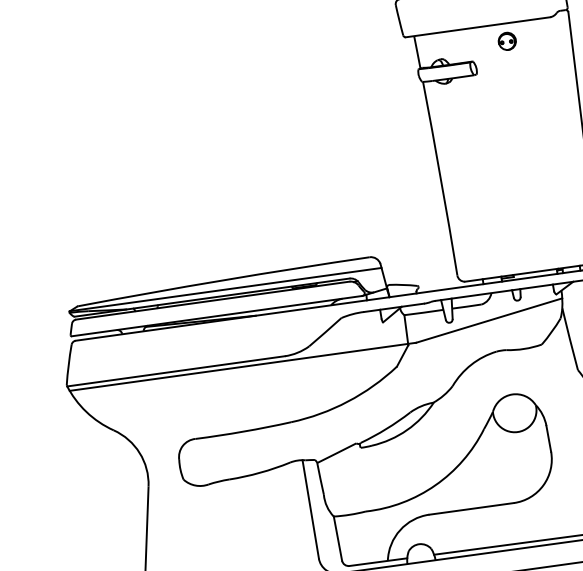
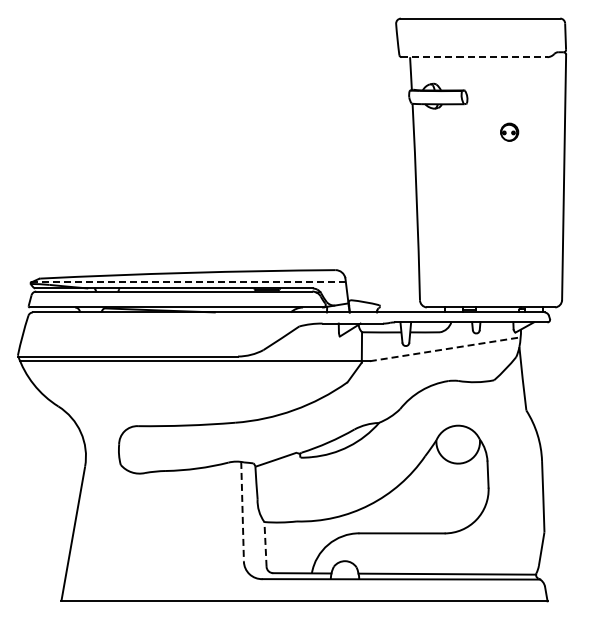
line: (479, 27) -> (475, 57), solid -> dashed
part: (507, 40) -> (509, 131), moved
line: (226, 289) -> (189, 282), solid -> dashed
line: (489, 320) -> (445, 349), solid -> dashed
line: (310, 509) -> (242, 511), solid -> dashed
line: (337, 537) -> (265, 543), solid -> dashed

